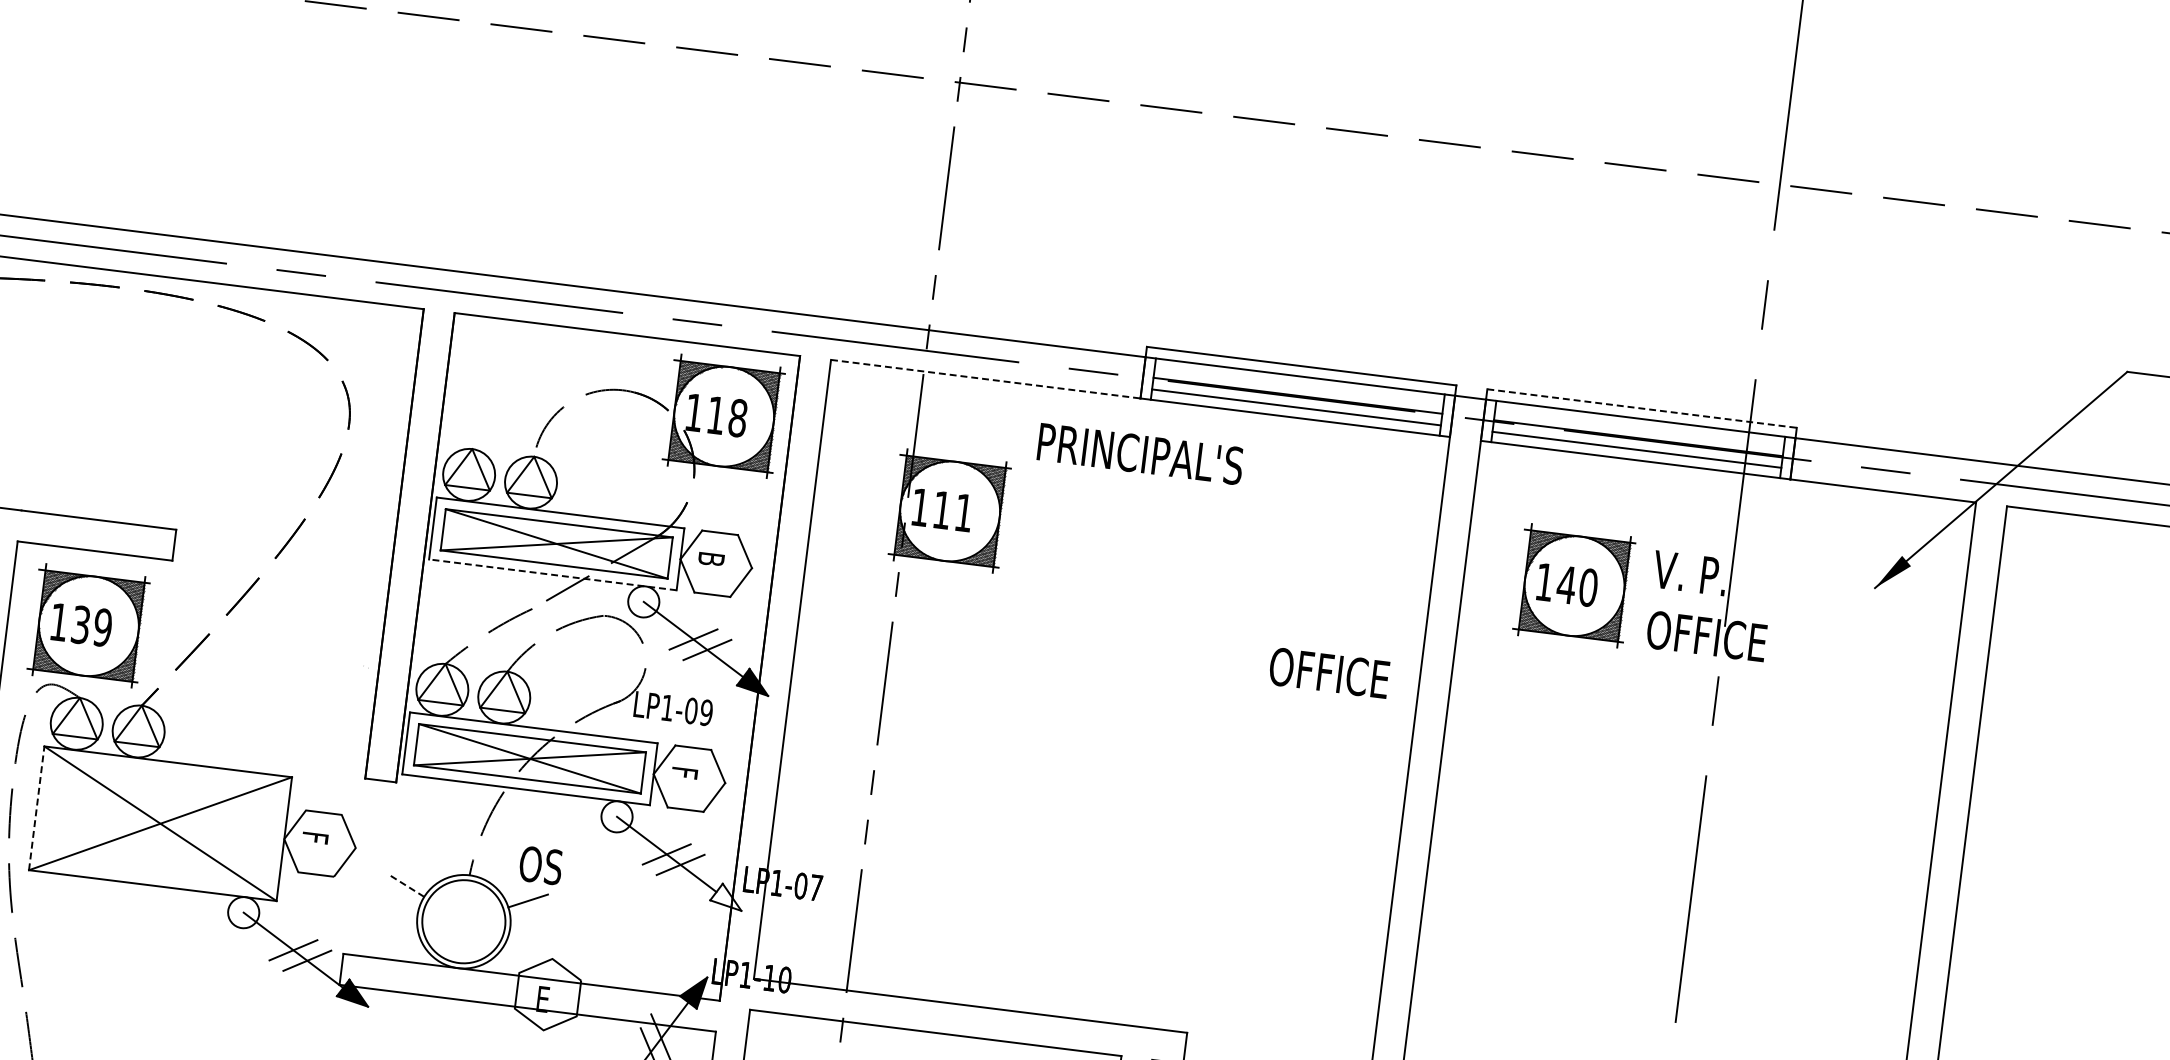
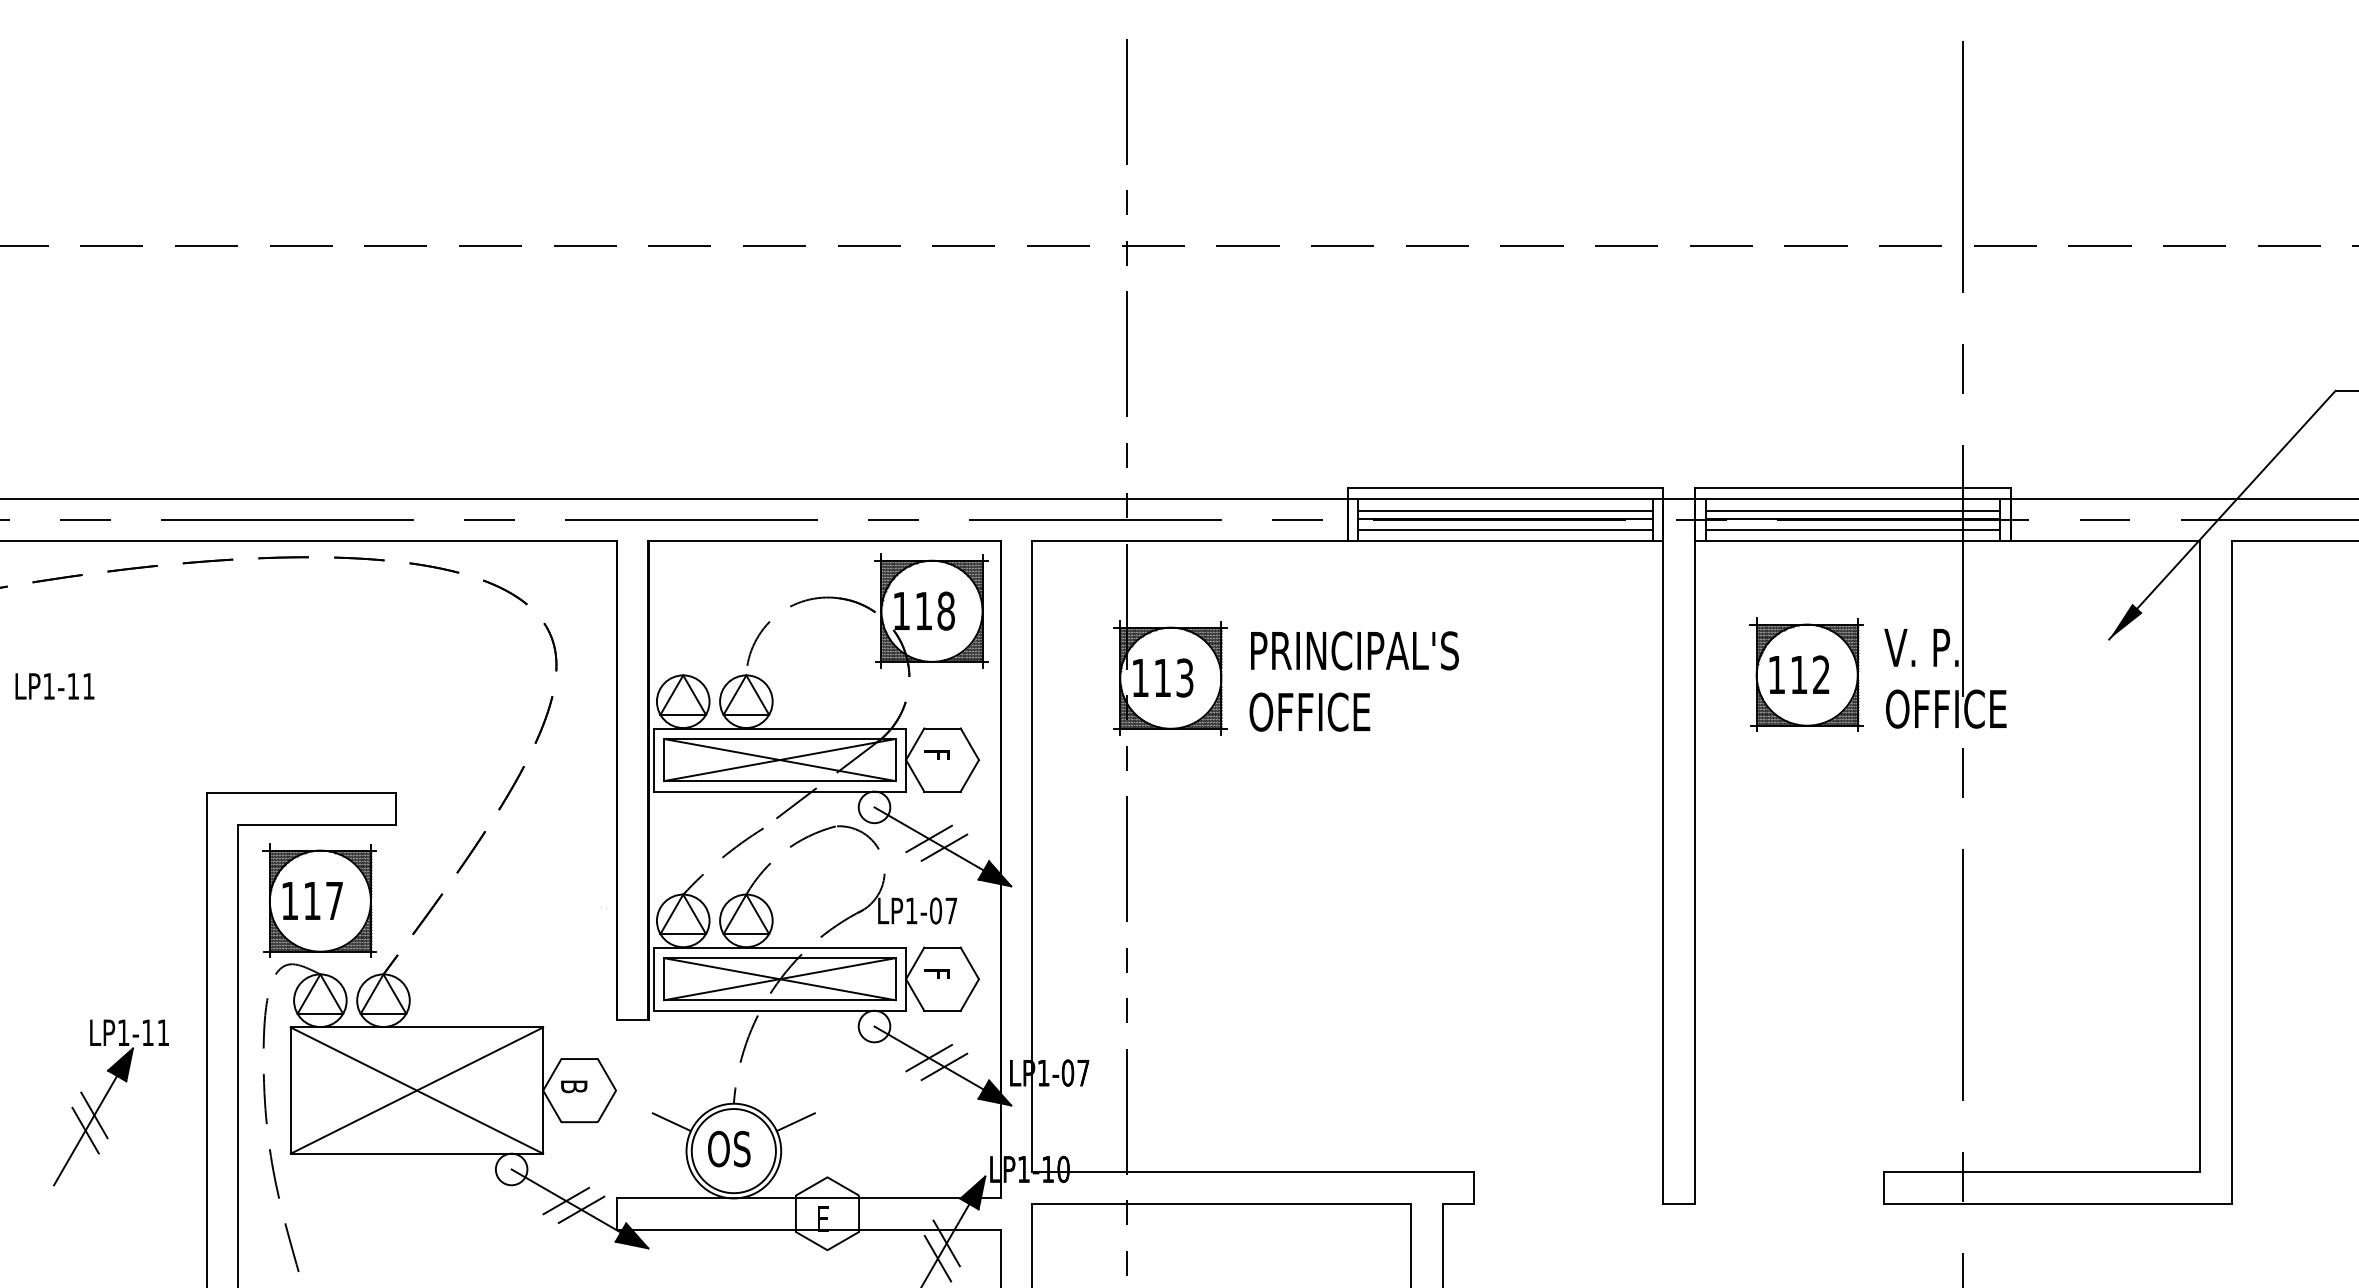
line: (986, 378) -> (1190, 540), dashed -> solid
line: (1298, 387) -> (1505, 510), added
line: (1641, 408) -> (1852, 488), dashed -> solid
line: (1639, 430) -> (1852, 510), added
text: (1140, 453) -> (1354, 650), moved
text: (963, 512) -> (1184, 677), 111 -> 113
text: (711, 559) -> (937, 756), B -> F
line: (552, 574) -> (779, 791), dashed -> solid
text: (1576, 585) -> (1809, 674), 140 -> 112
text: (92, 625) -> (323, 900), 139 -> 117
text: (1329, 672) -> (1309, 711), moved
text: (706, 712) -> (951, 910), LP1-09 -> LP1-07
line: (36, 808) -> (290, 1090), dashed -> solid
text: (315, 838) -> (574, 1086), F -> B
text: (541, 865) -> (729, 1148), moved
line: (406, 885) -> (671, 1121), dashed -> solid
fill: (726, 896) -> (994, 1092), added

